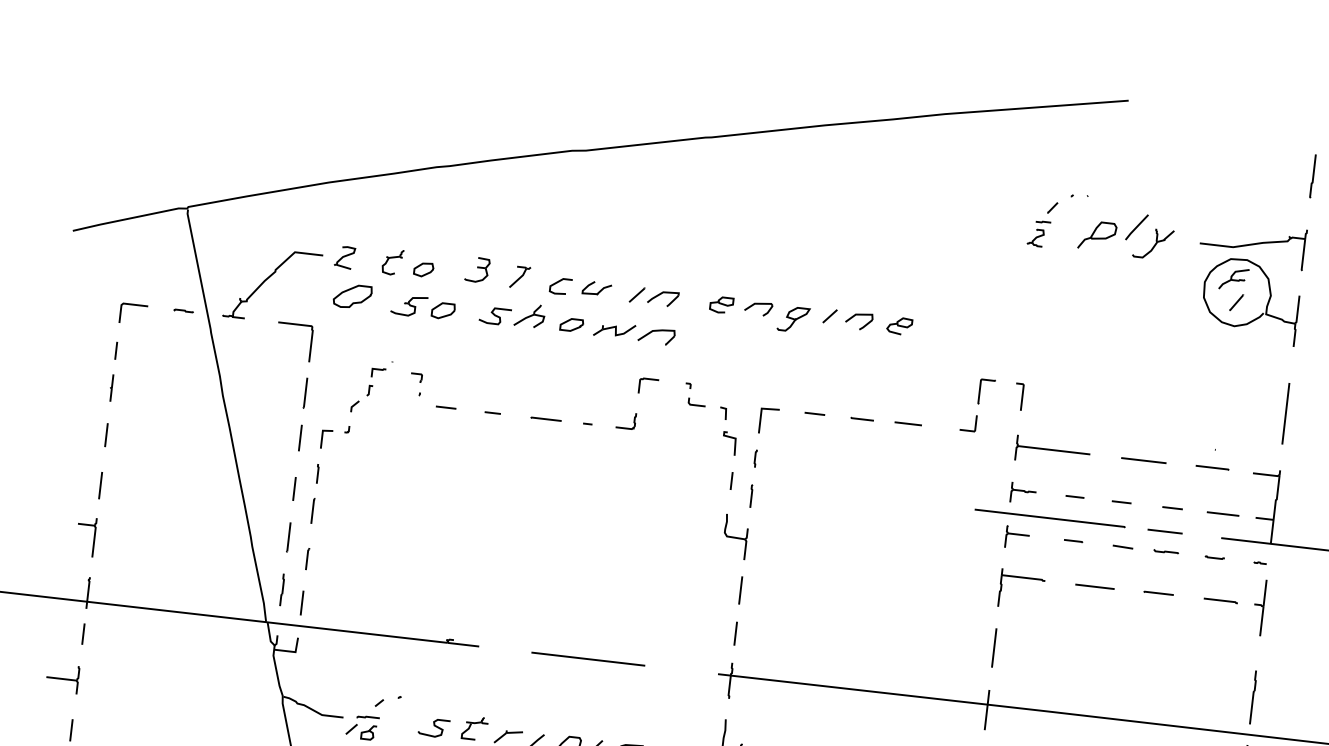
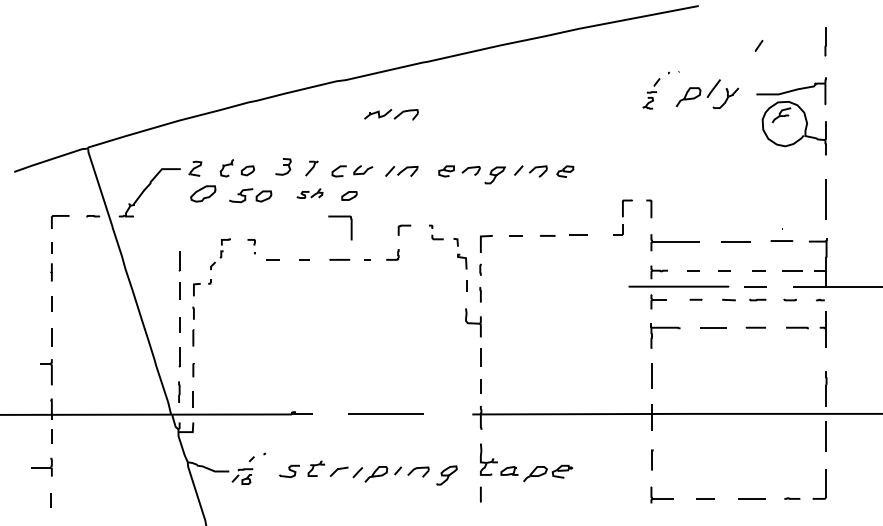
line: (1237, 302) -> (759, 45), moved
part: (512, 314) -> (309, 193), size x0.6
curve: (296, 325) -> (340, 217), moved
part: (634, 333) -> (391, 114), moved

